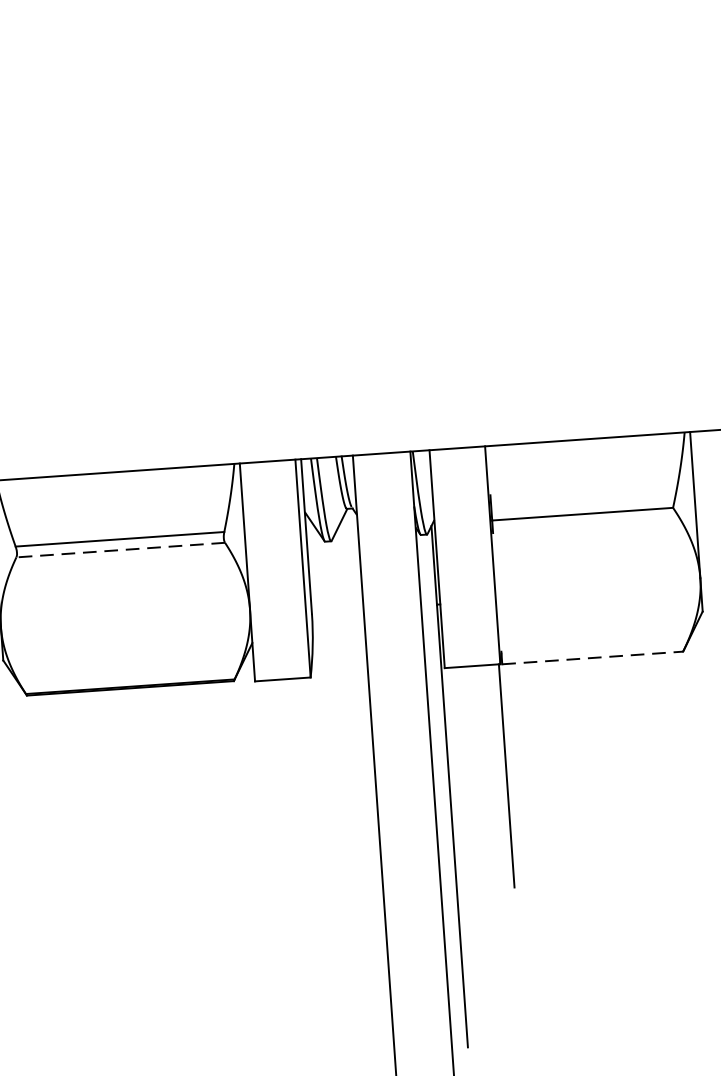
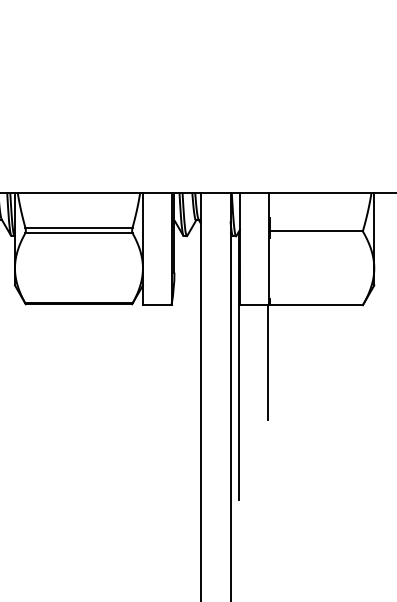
line: (119, 550) -> (78, 233), dashed -> solid
line: (592, 658) -> (316, 305), dashed -> solid

